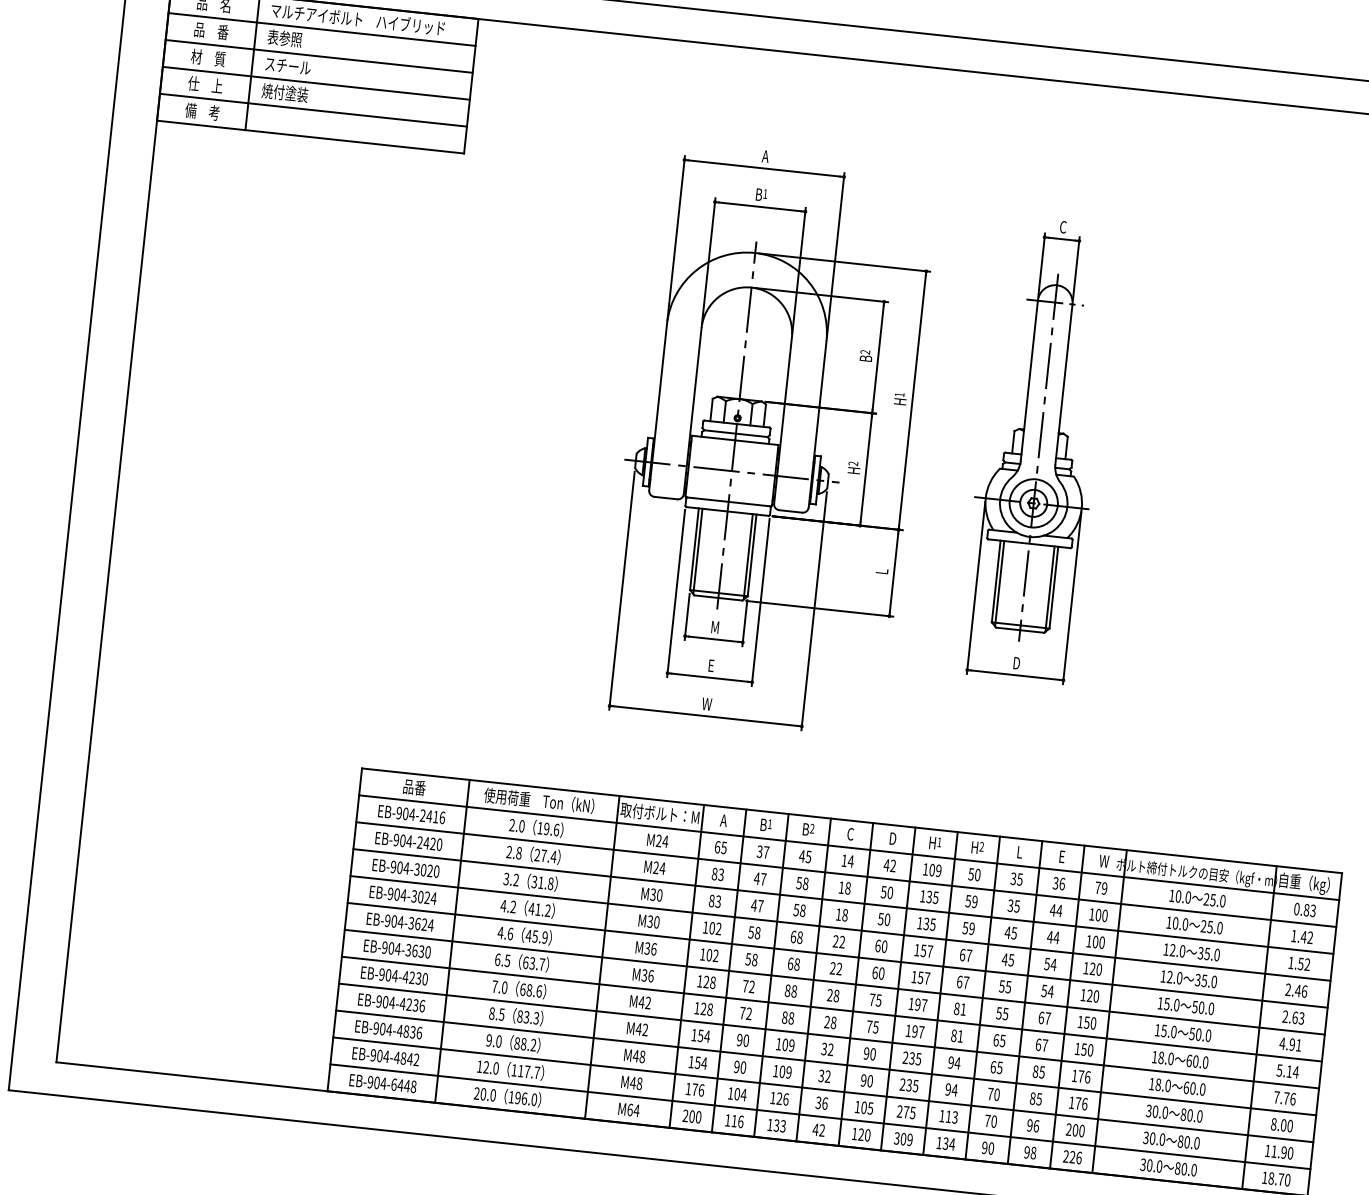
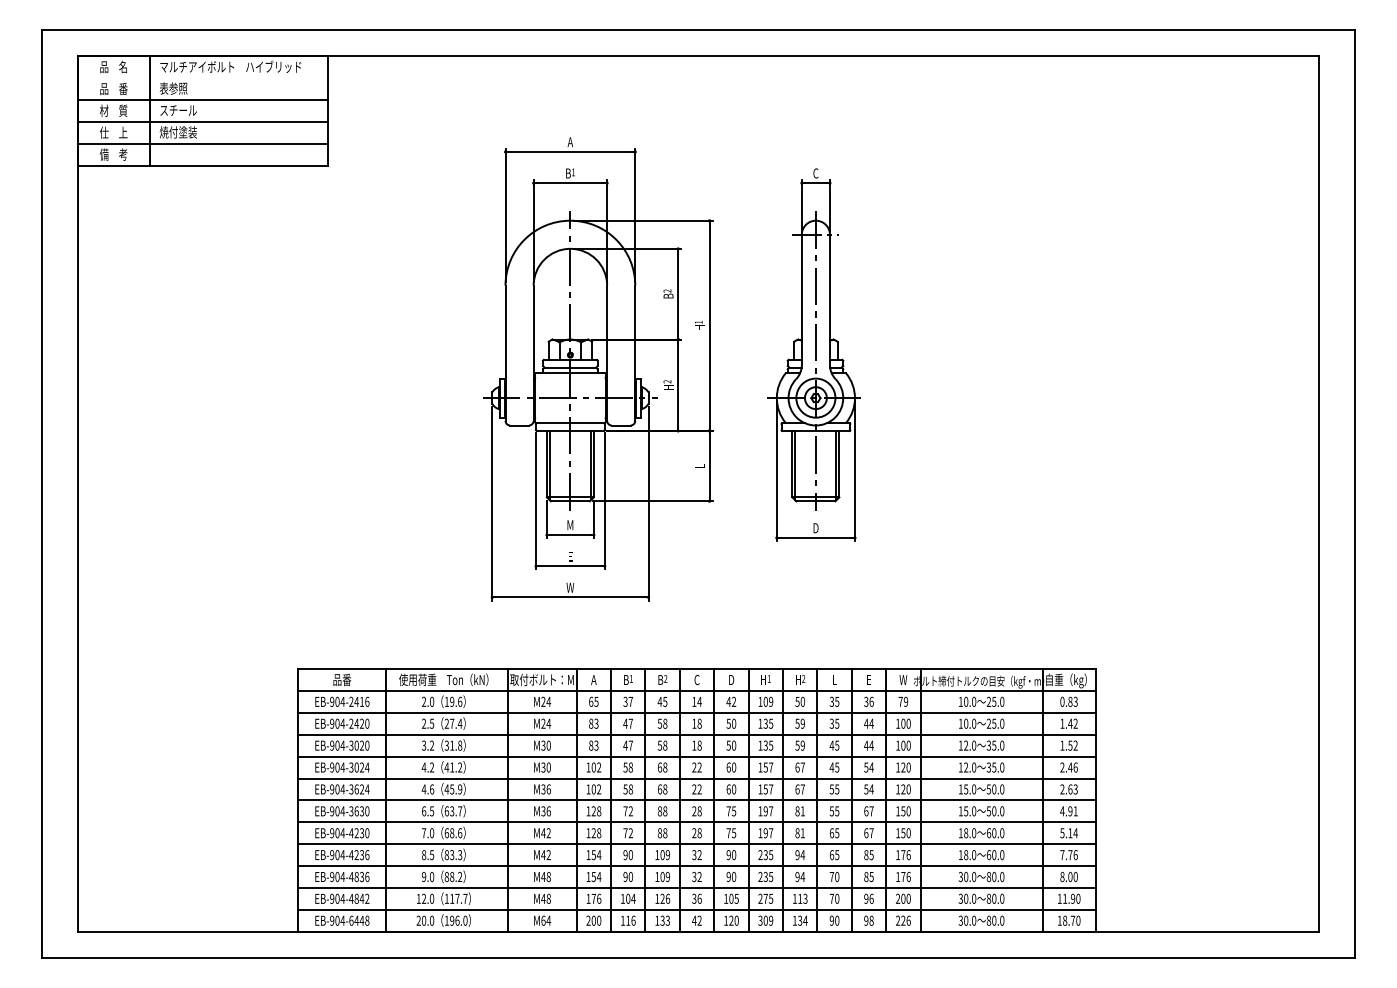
line: (321, 29) -> (202, 78), removed
text: (518, 852) -> (431, 723), 2.8 -> 2.5

